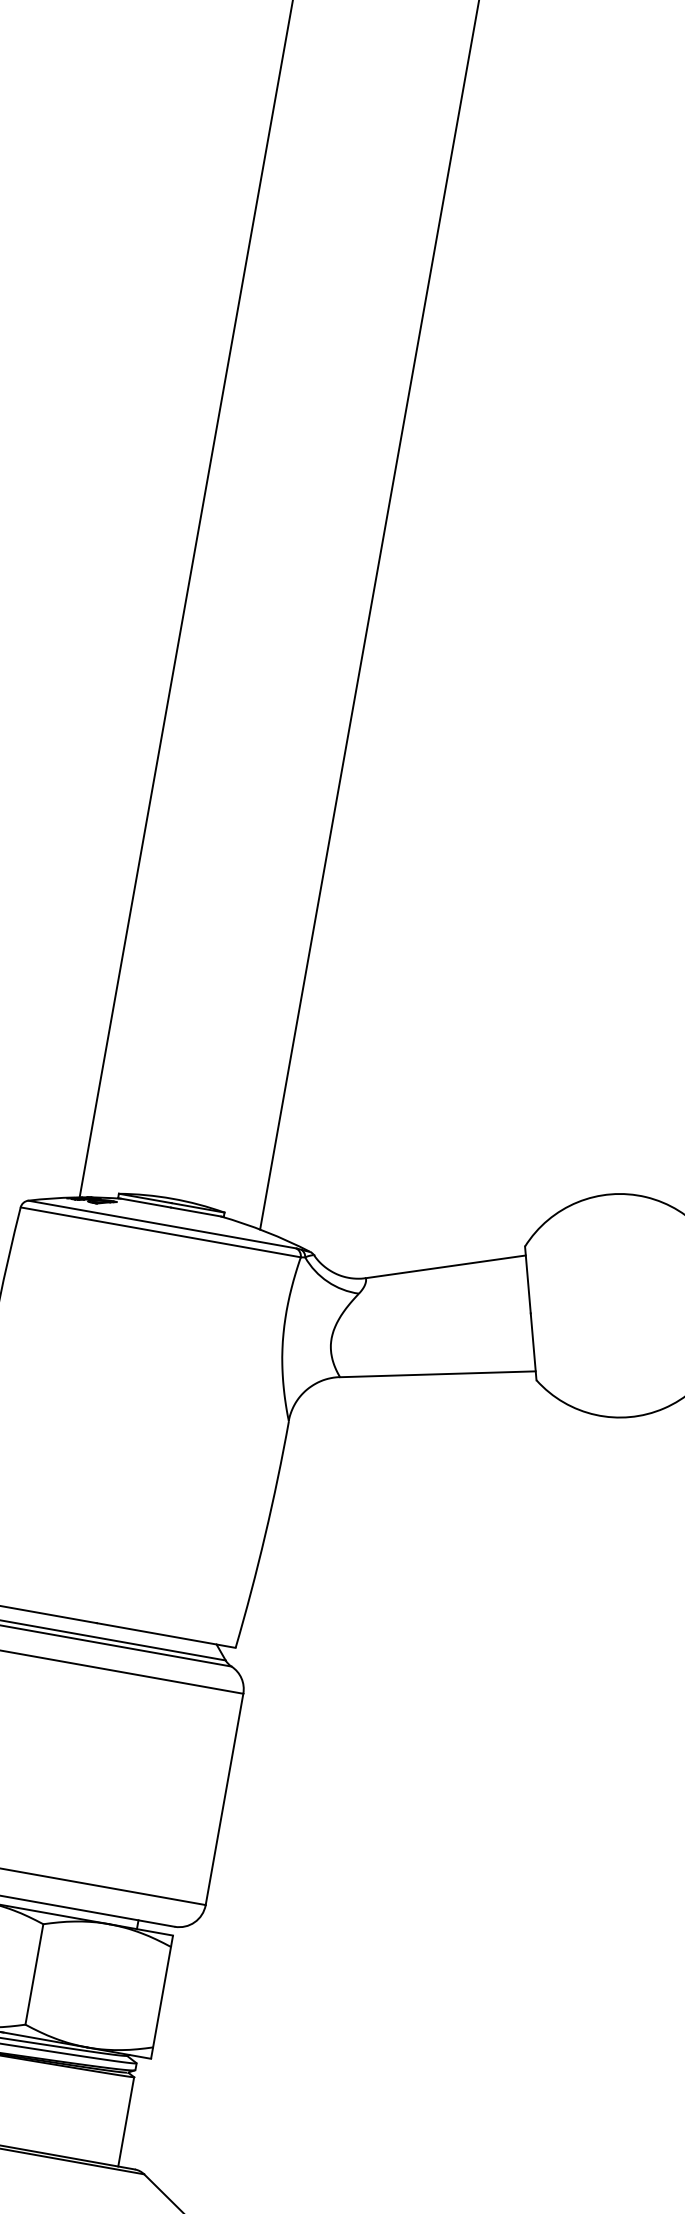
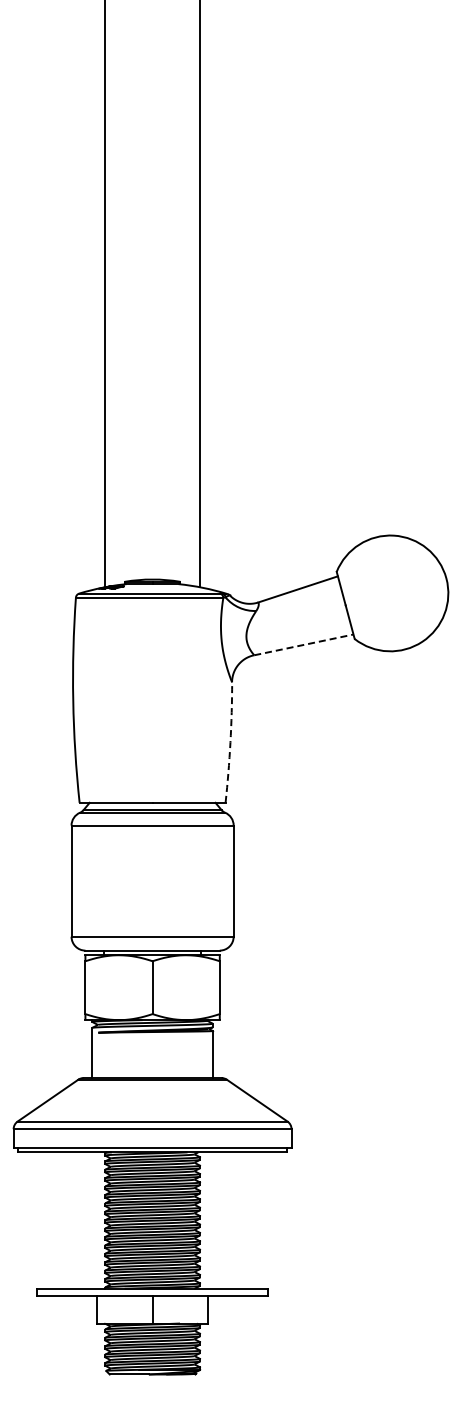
line: (437, 1373) -> (303, 644), solid -> dashed
arc: (265, 1534) -> (230, 742), solid -> dashed

